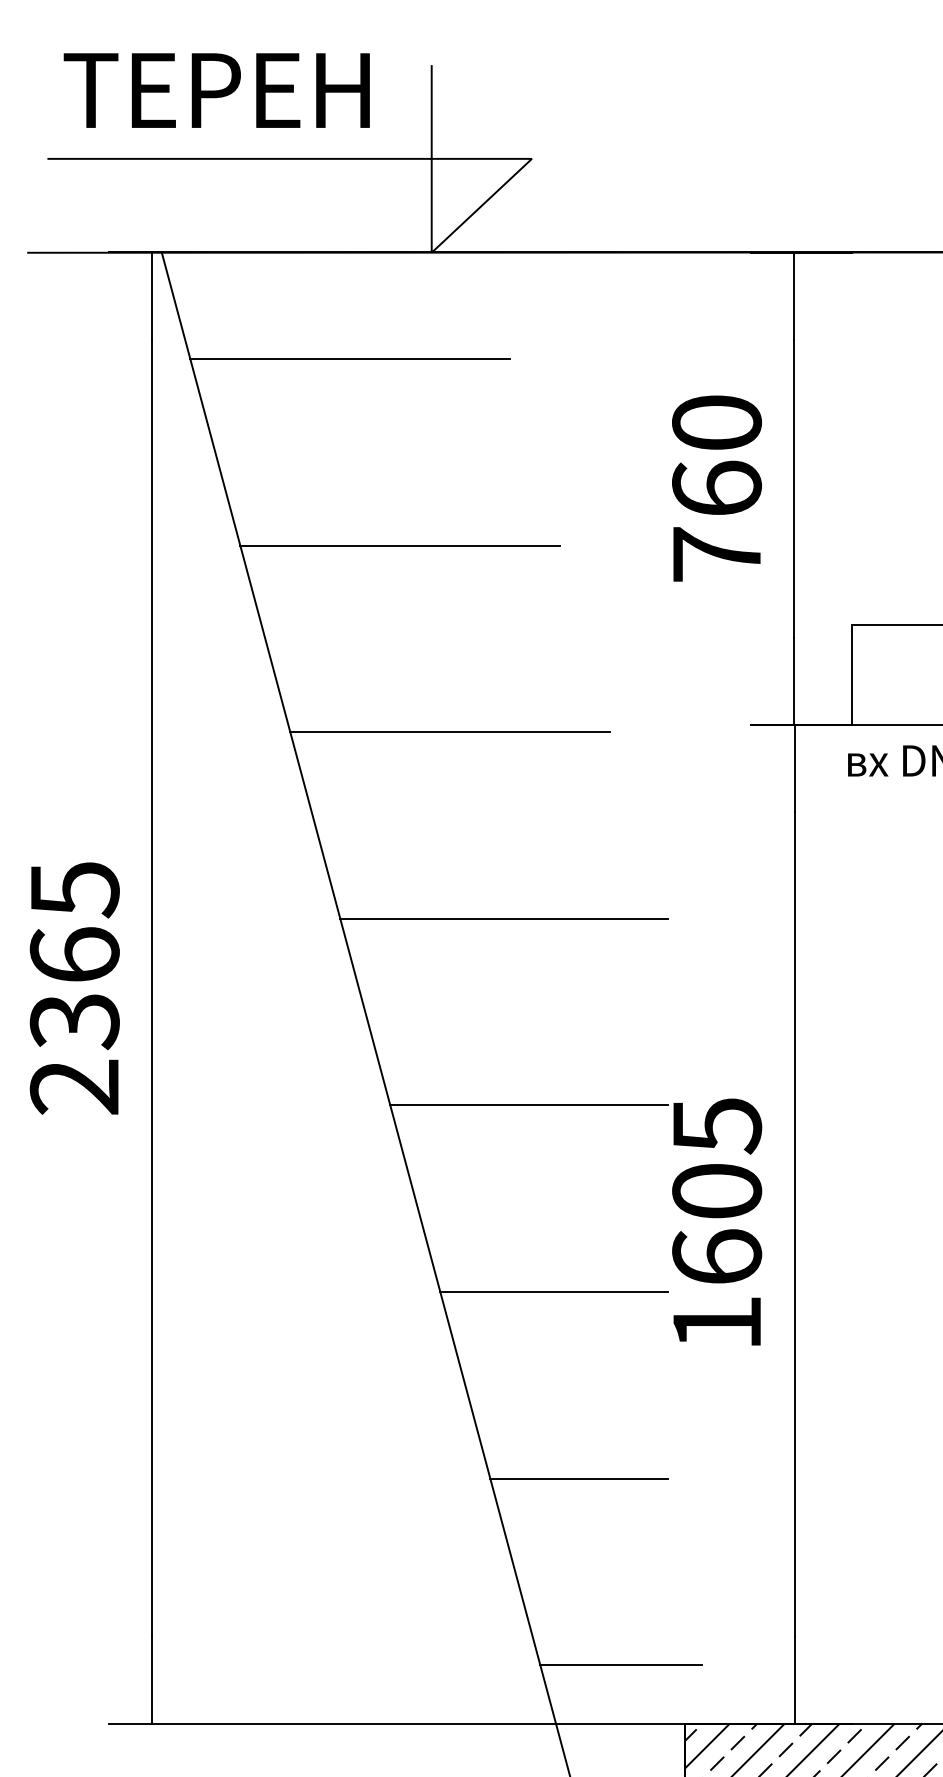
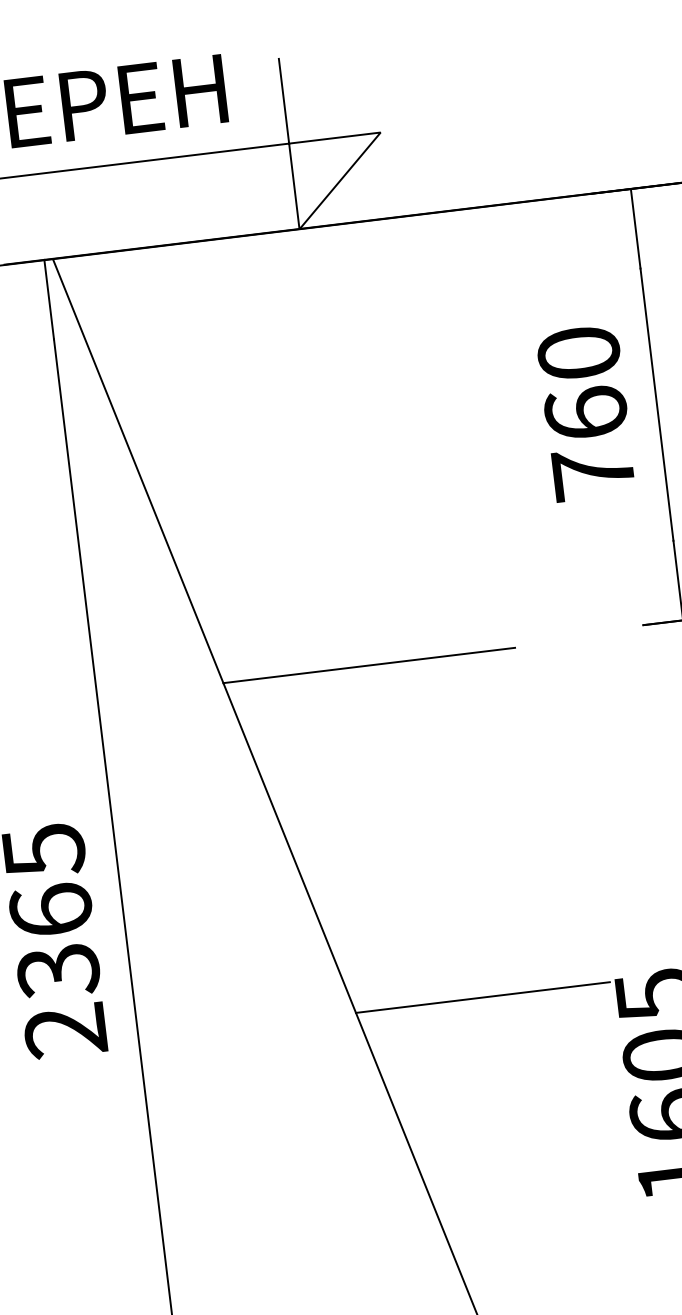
line: (349, 359) -> (236, 335), removed
line: (399, 545) -> (302, 500), removed
line: (504, 918) -> (439, 829), removed
line: (554, 1291) -> (526, 1164), removed

